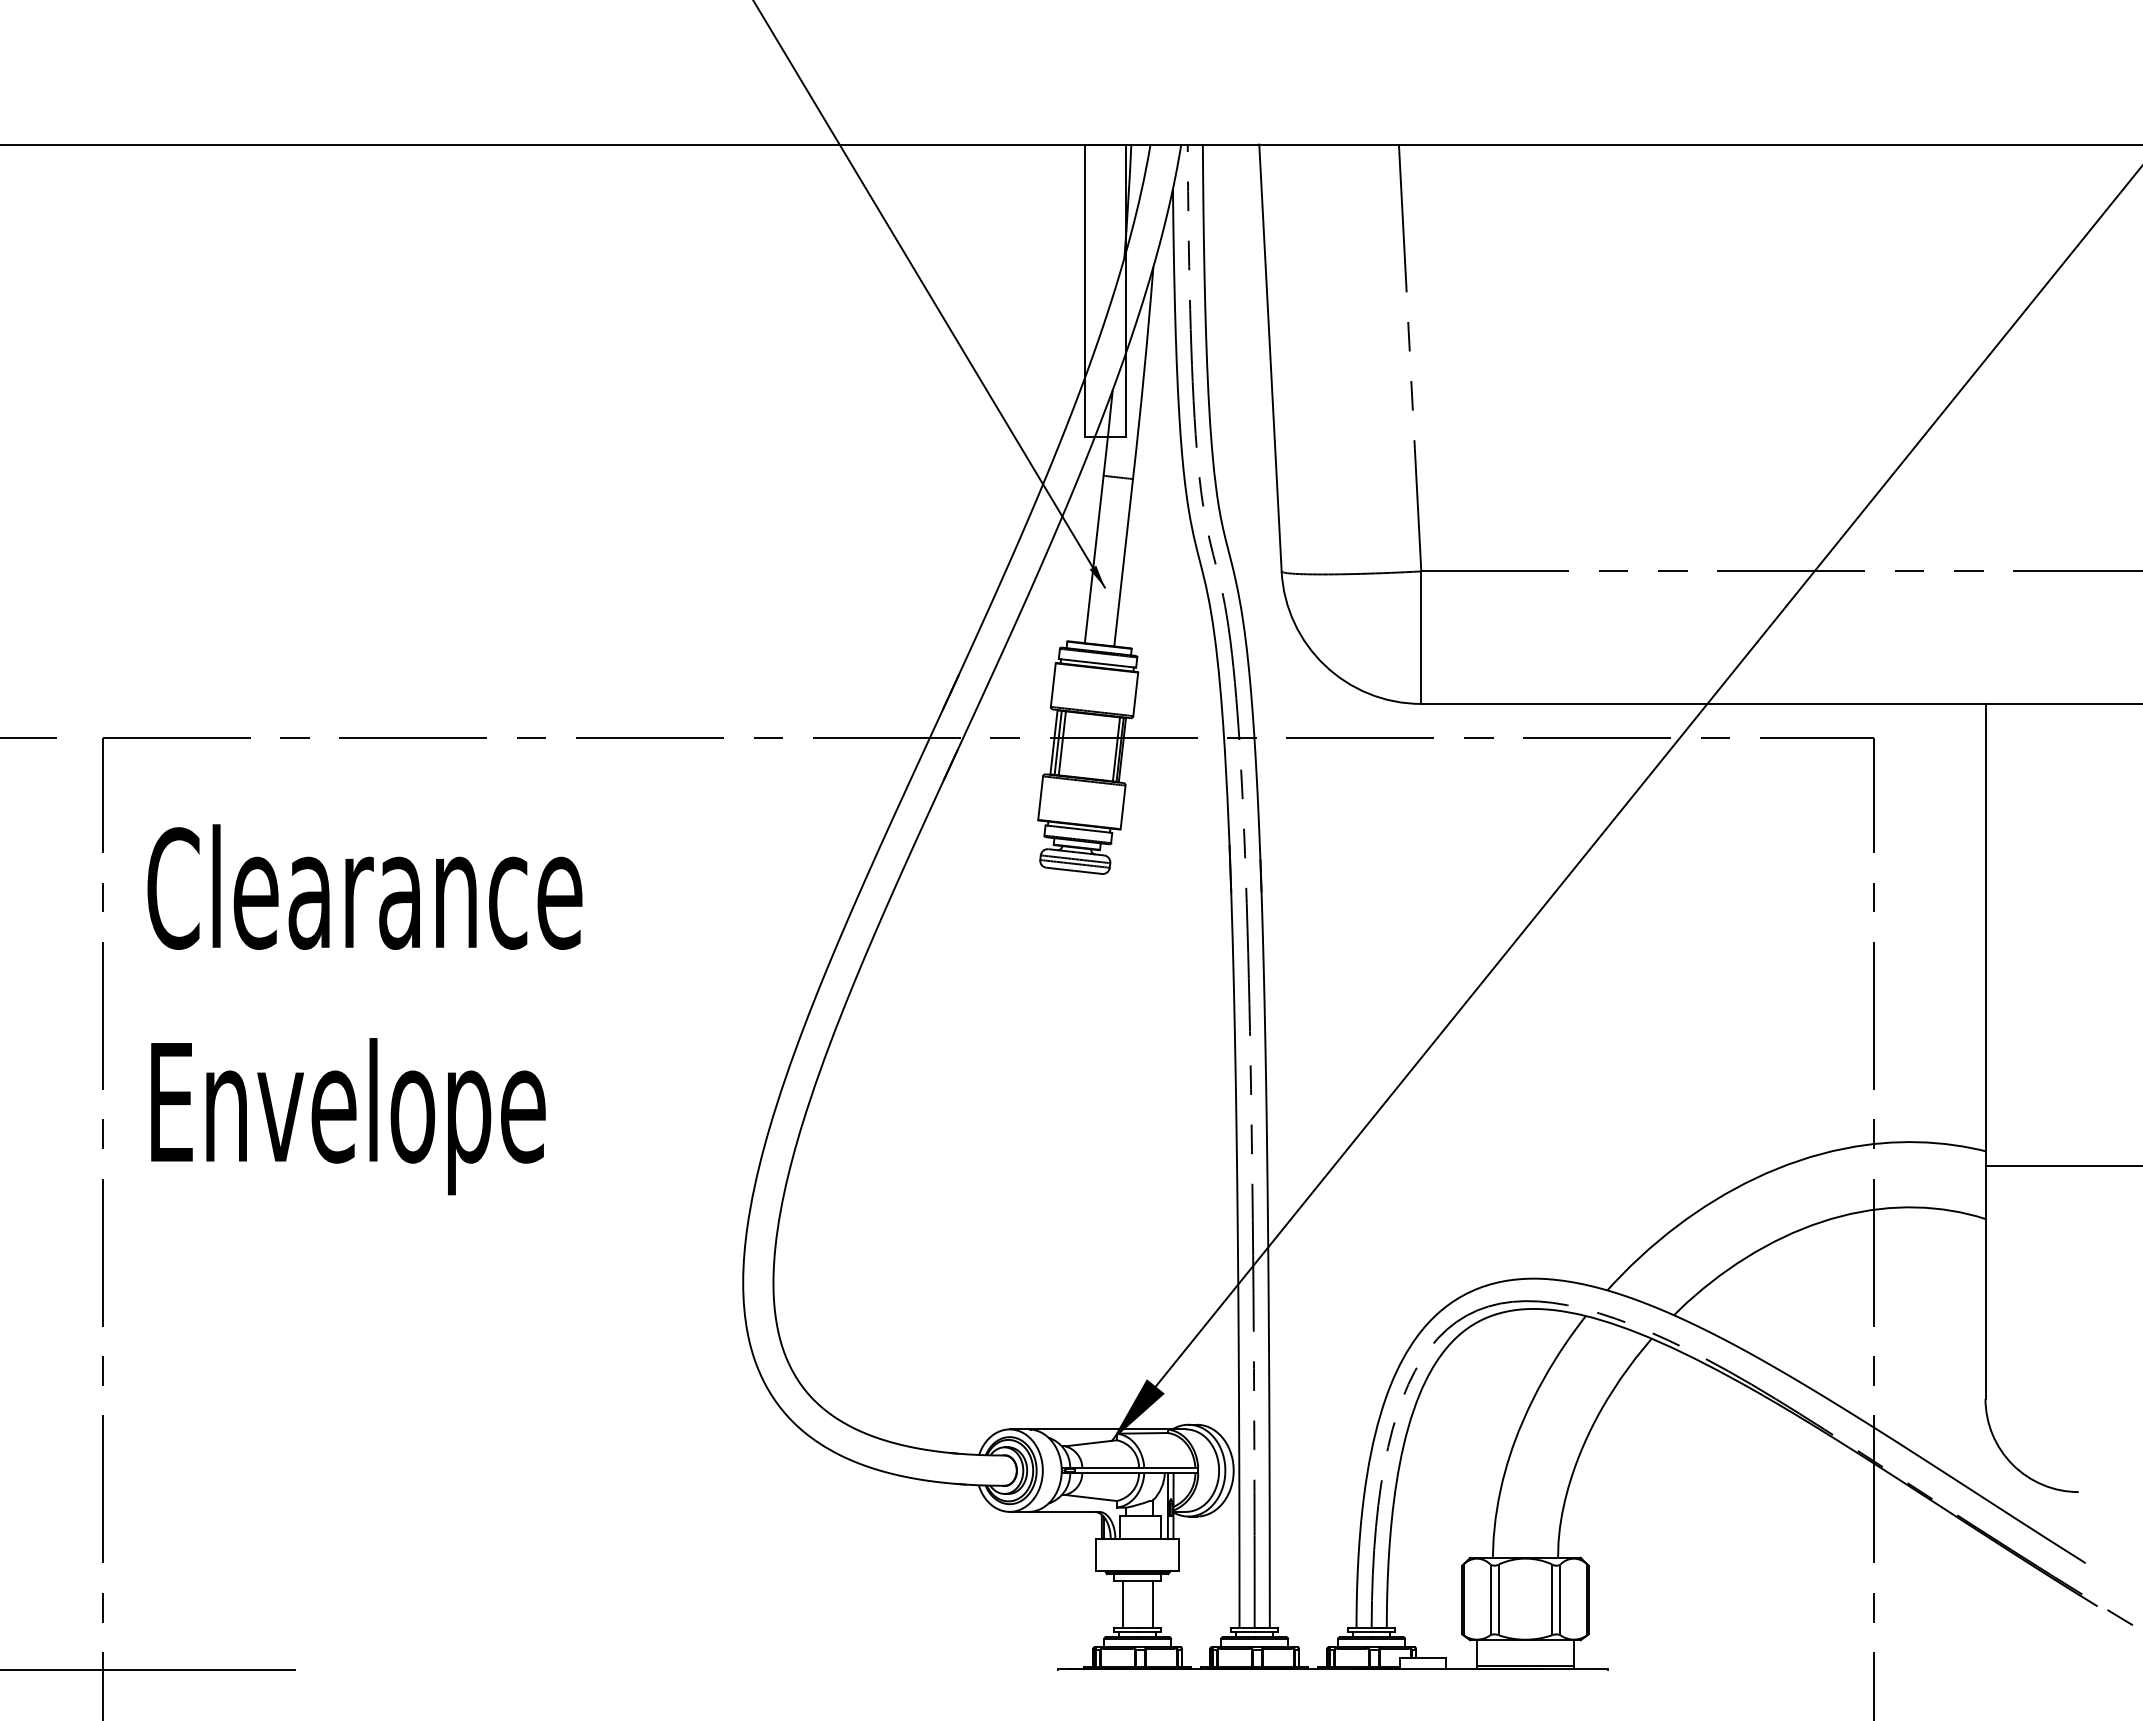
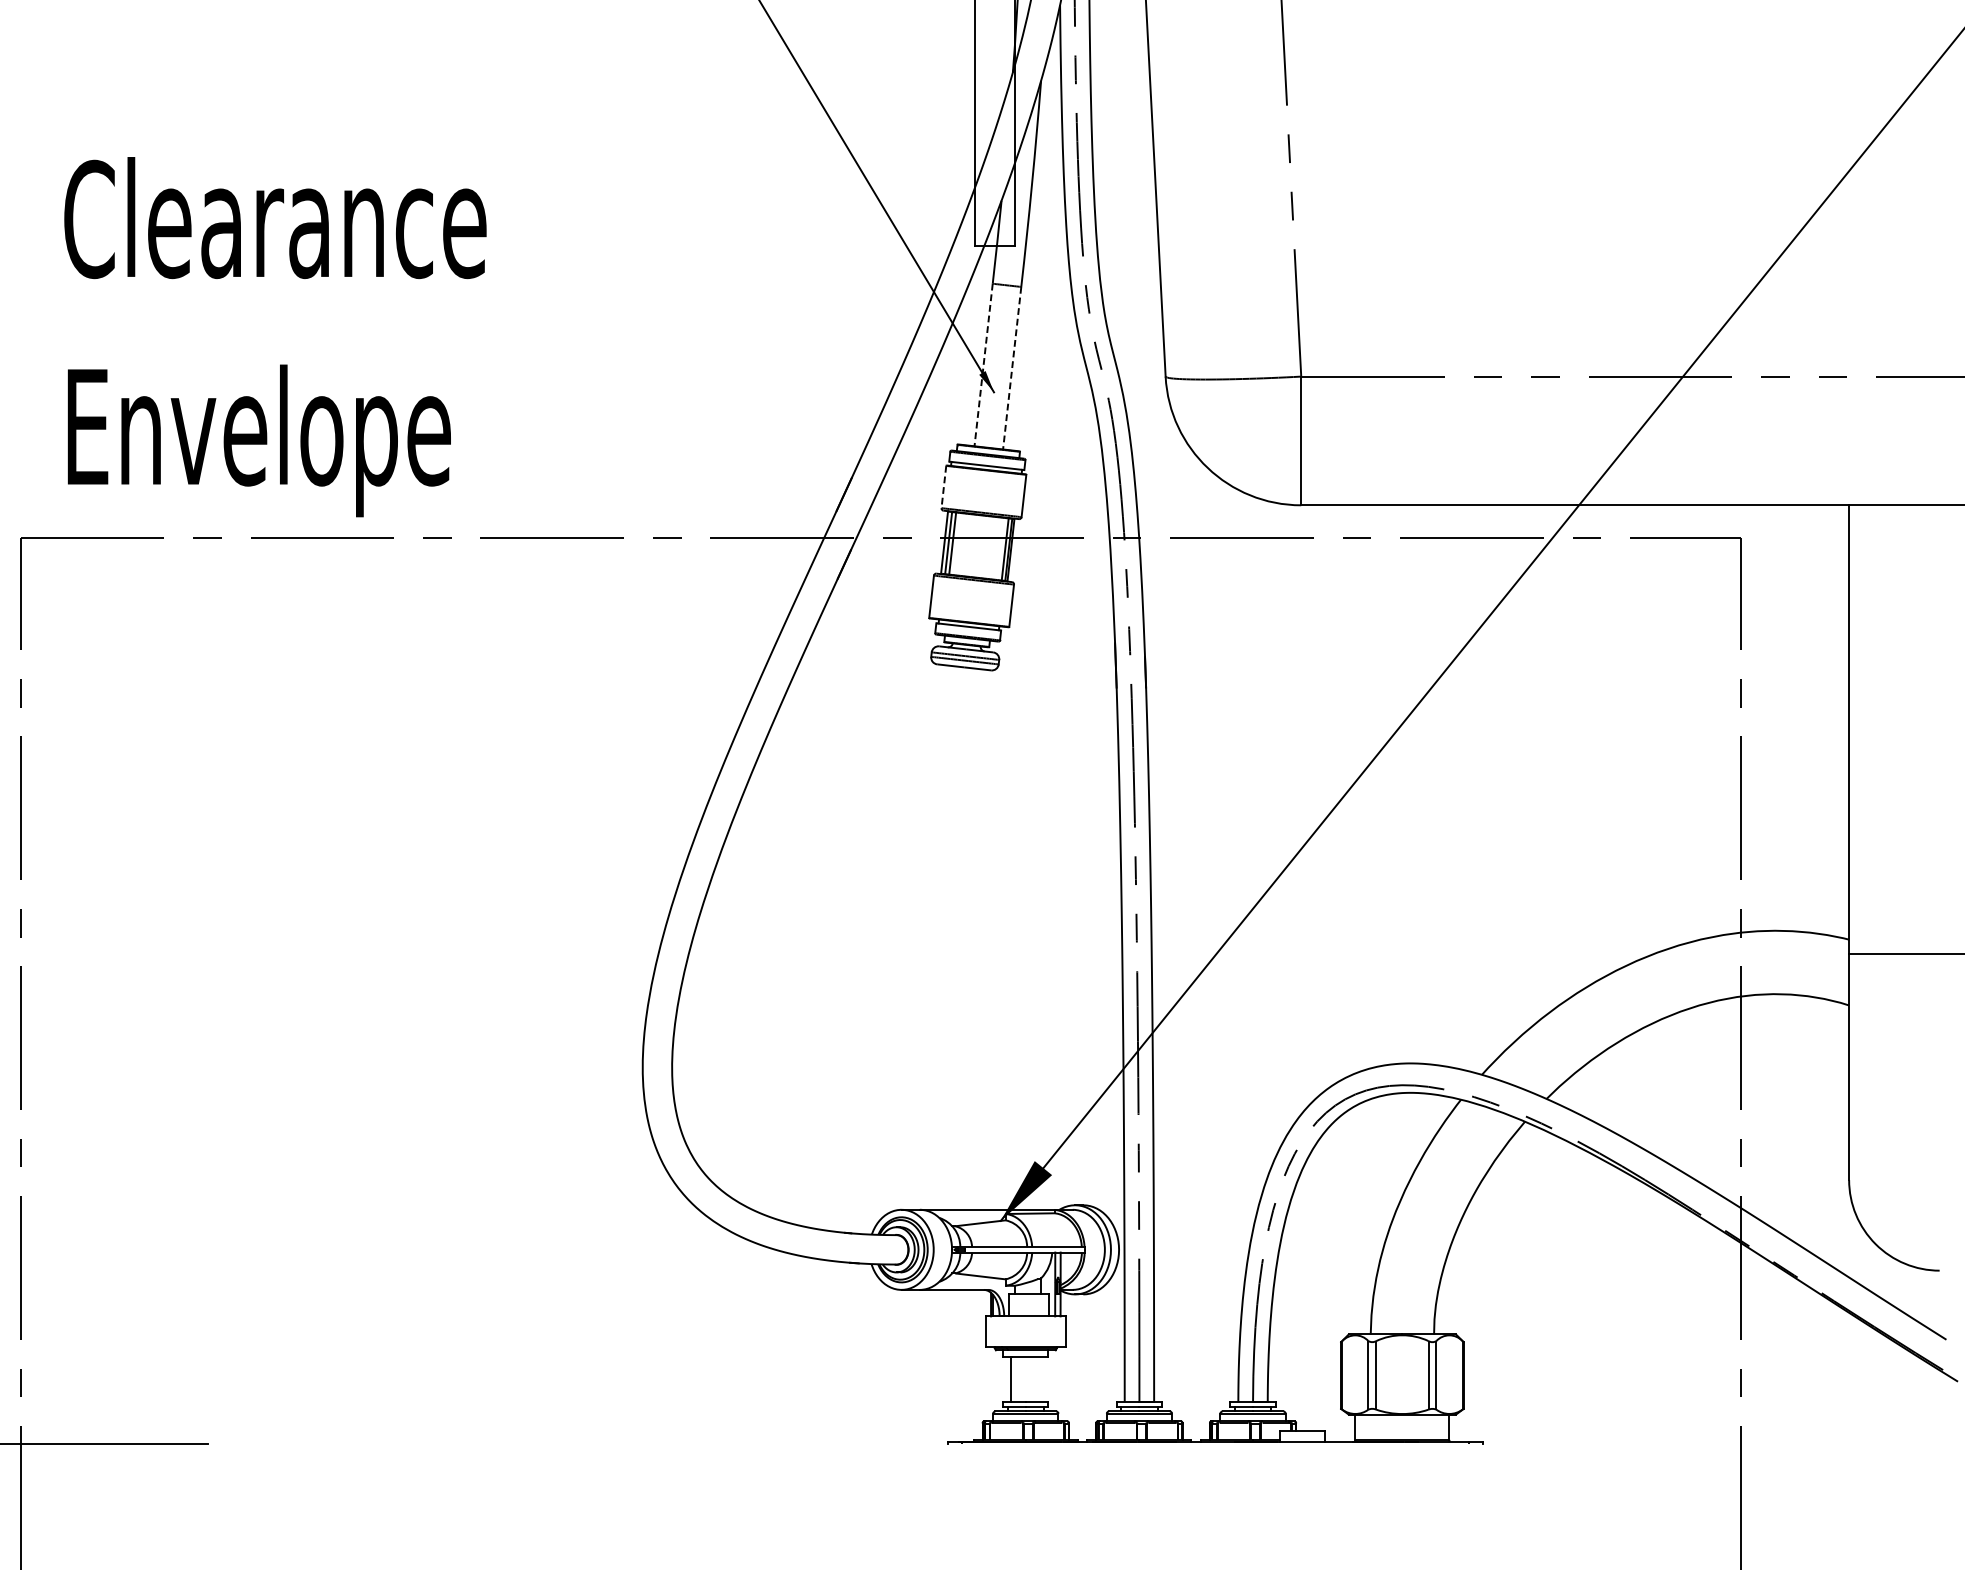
line: (1094, 559) -> (983, 365), solid -> dashed
line: (1123, 563) -> (1012, 368), solid -> dashed
line: (1053, 685) -> (944, 487), solid -> dashed
text: (364, 1009) -> (274, 336), moved
line: (1152, 1604) -> (1040, 1379), removed

